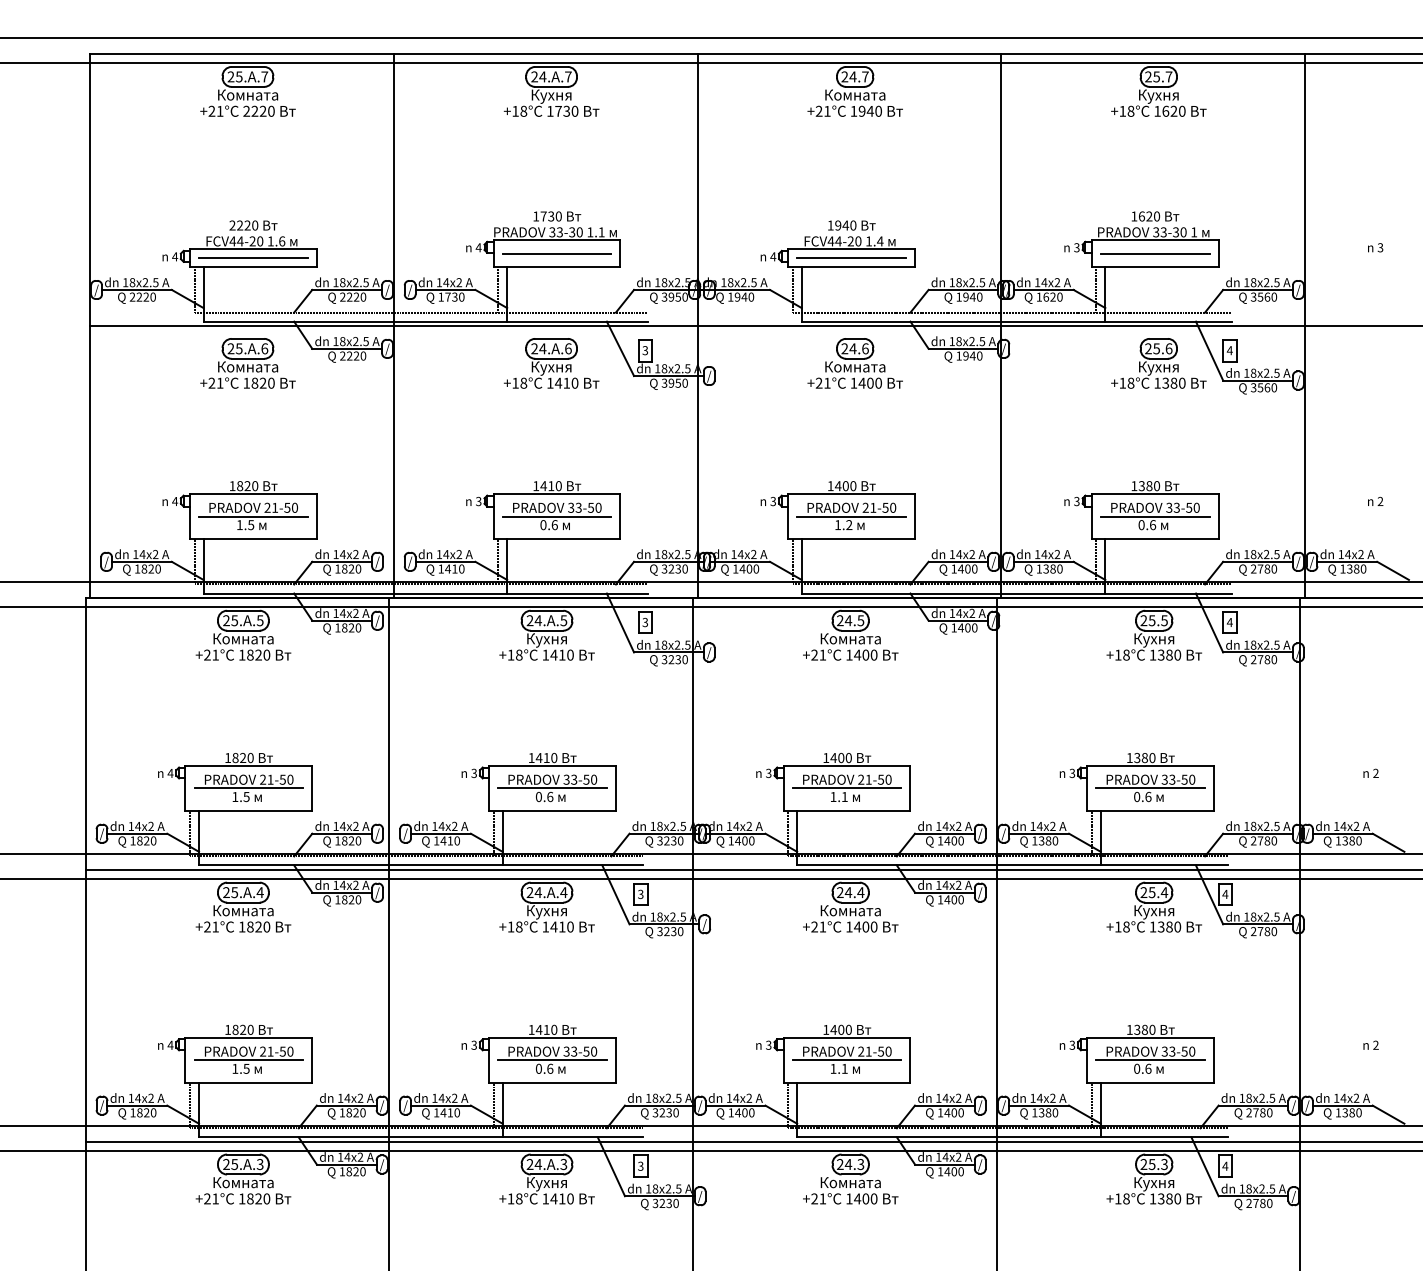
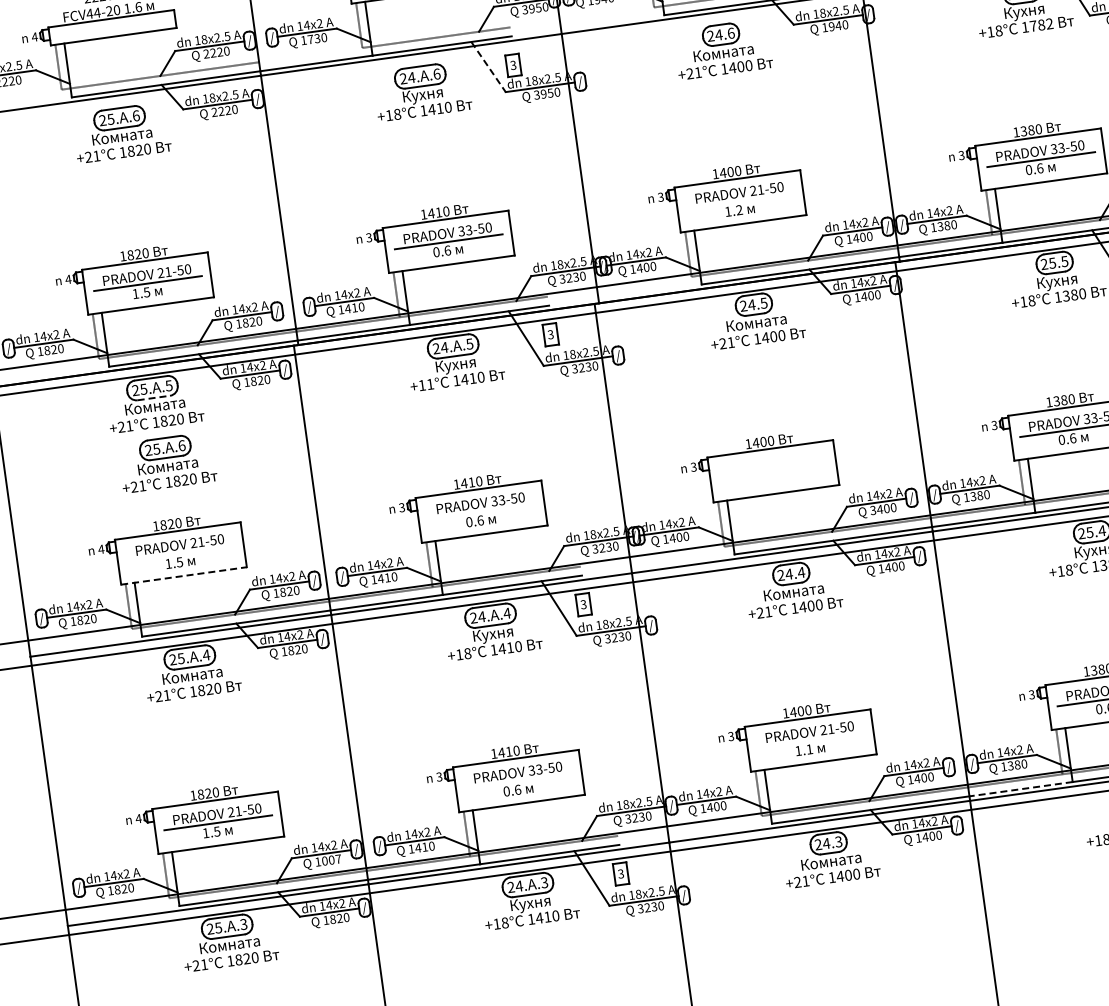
line: (253, 258) -> (112, 28), removed
line: (445, 312) -> (310, 55), removed
line: (620, 349) -> (488, 67), solid -> dashed
text: (1173, 382) -> (1040, 24), 1380 -> 1782
line: (851, 516) -> (740, 201), removed
line: (243, 630) -> (153, 397), solid -> dashed
text: (519, 654) -> (430, 383), +18°C -> +11°C
part: (247, 696) -> (166, 462), added
part: (846, 787) -> (772, 470), removed
line: (248, 788) -> (180, 553), removed
line: (552, 788) -> (481, 511), removed
line: (249, 811) -> (184, 576), solid -> dashed
text: (940, 840) -> (873, 510), 1400 -> 3400
line: (552, 1060) -> (519, 781), removed
line: (846, 1060) -> (810, 740), removed
text: (355, 1112) -> (331, 859), 1820 -> 1007
line: (1048, 1137) -> (1020, 789), solid -> dashed

